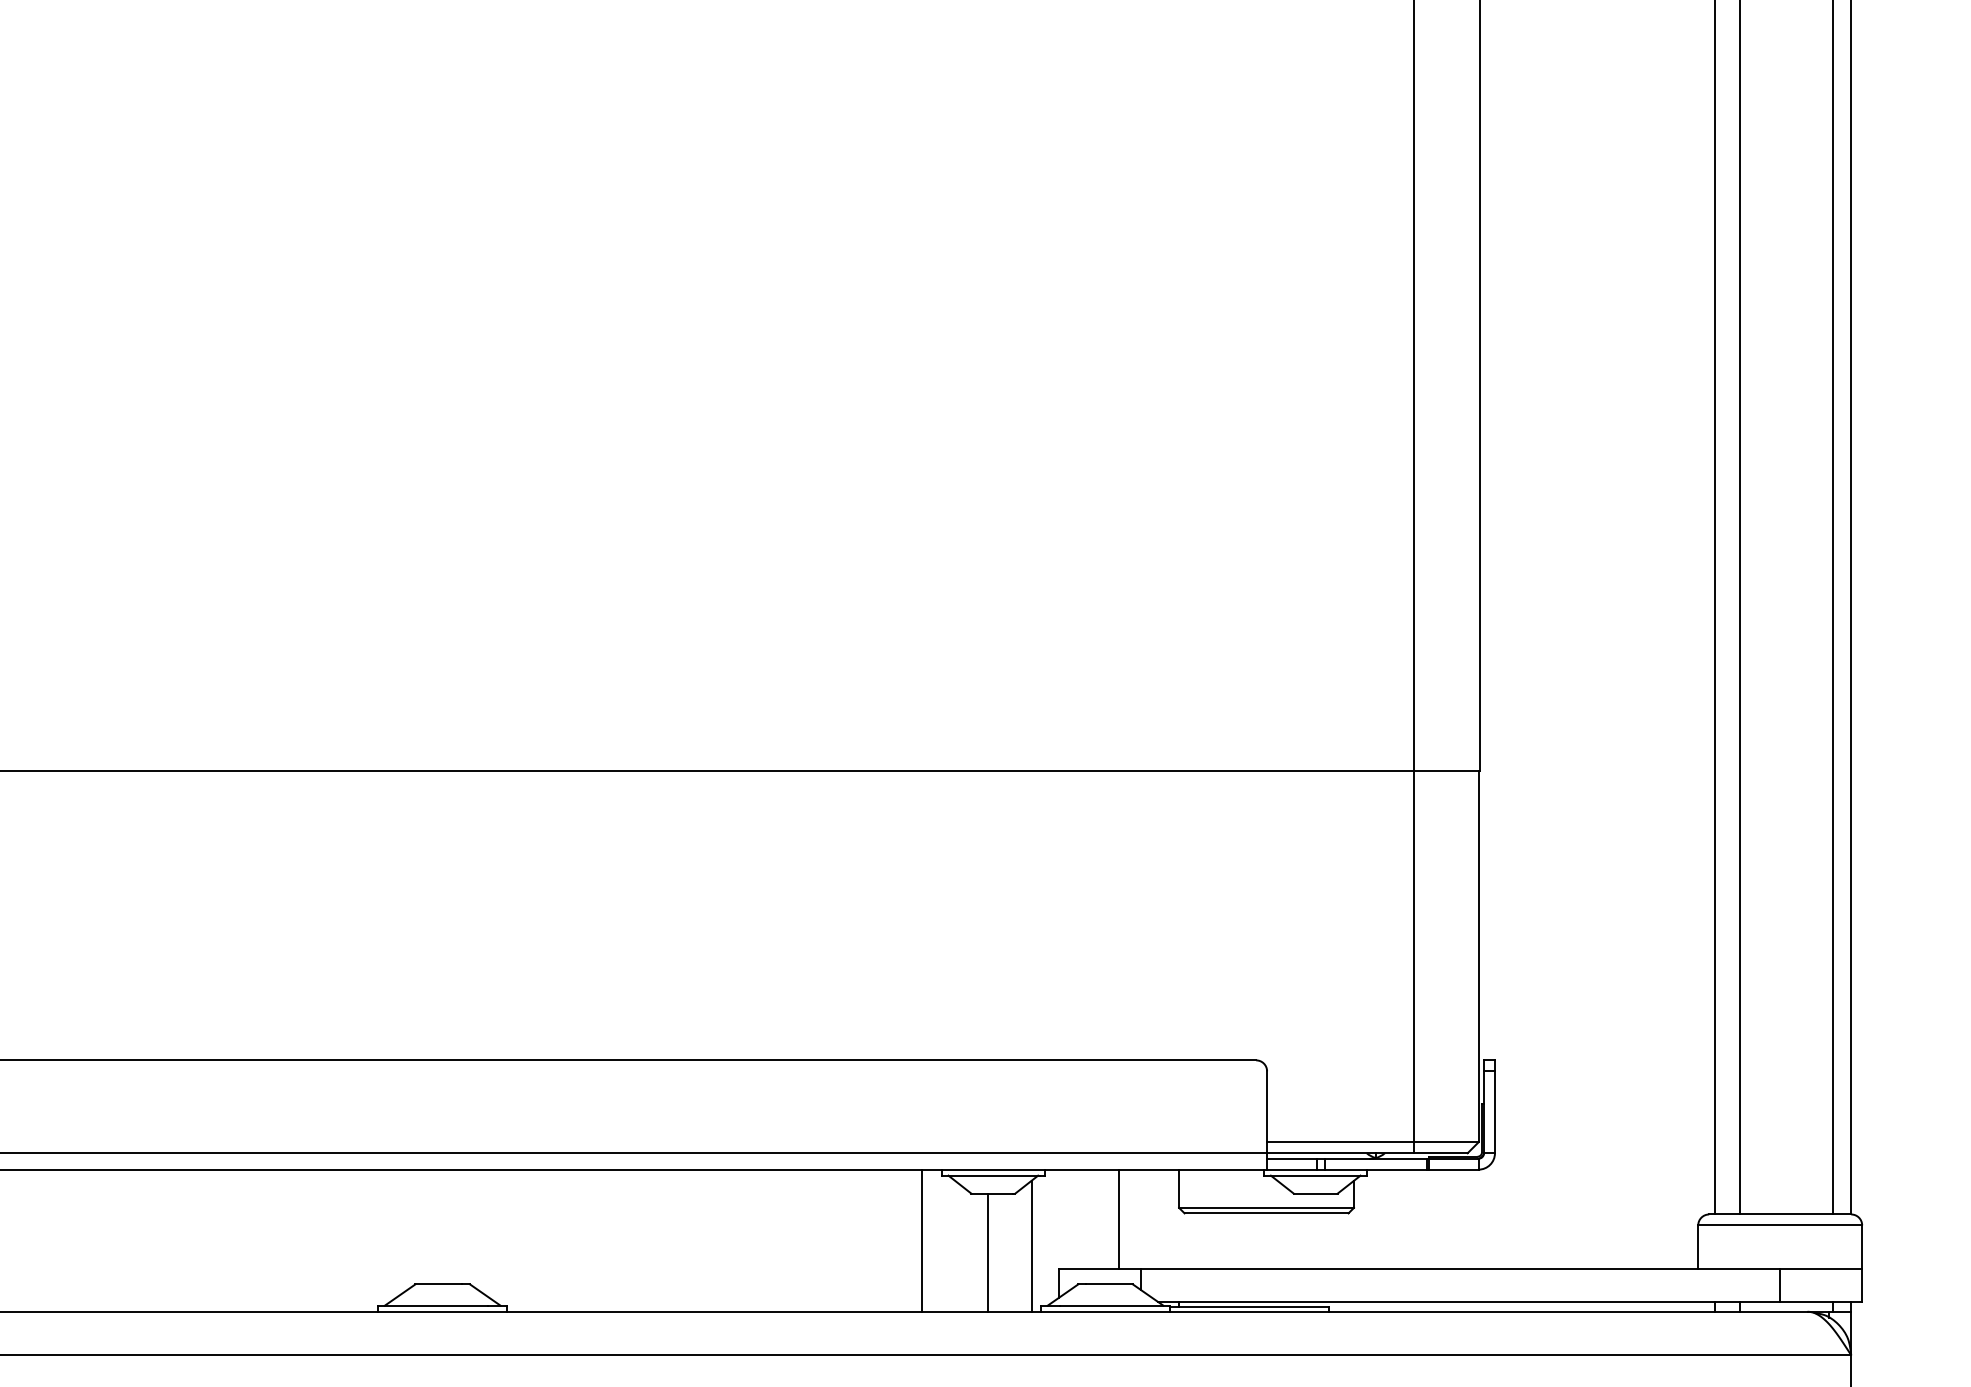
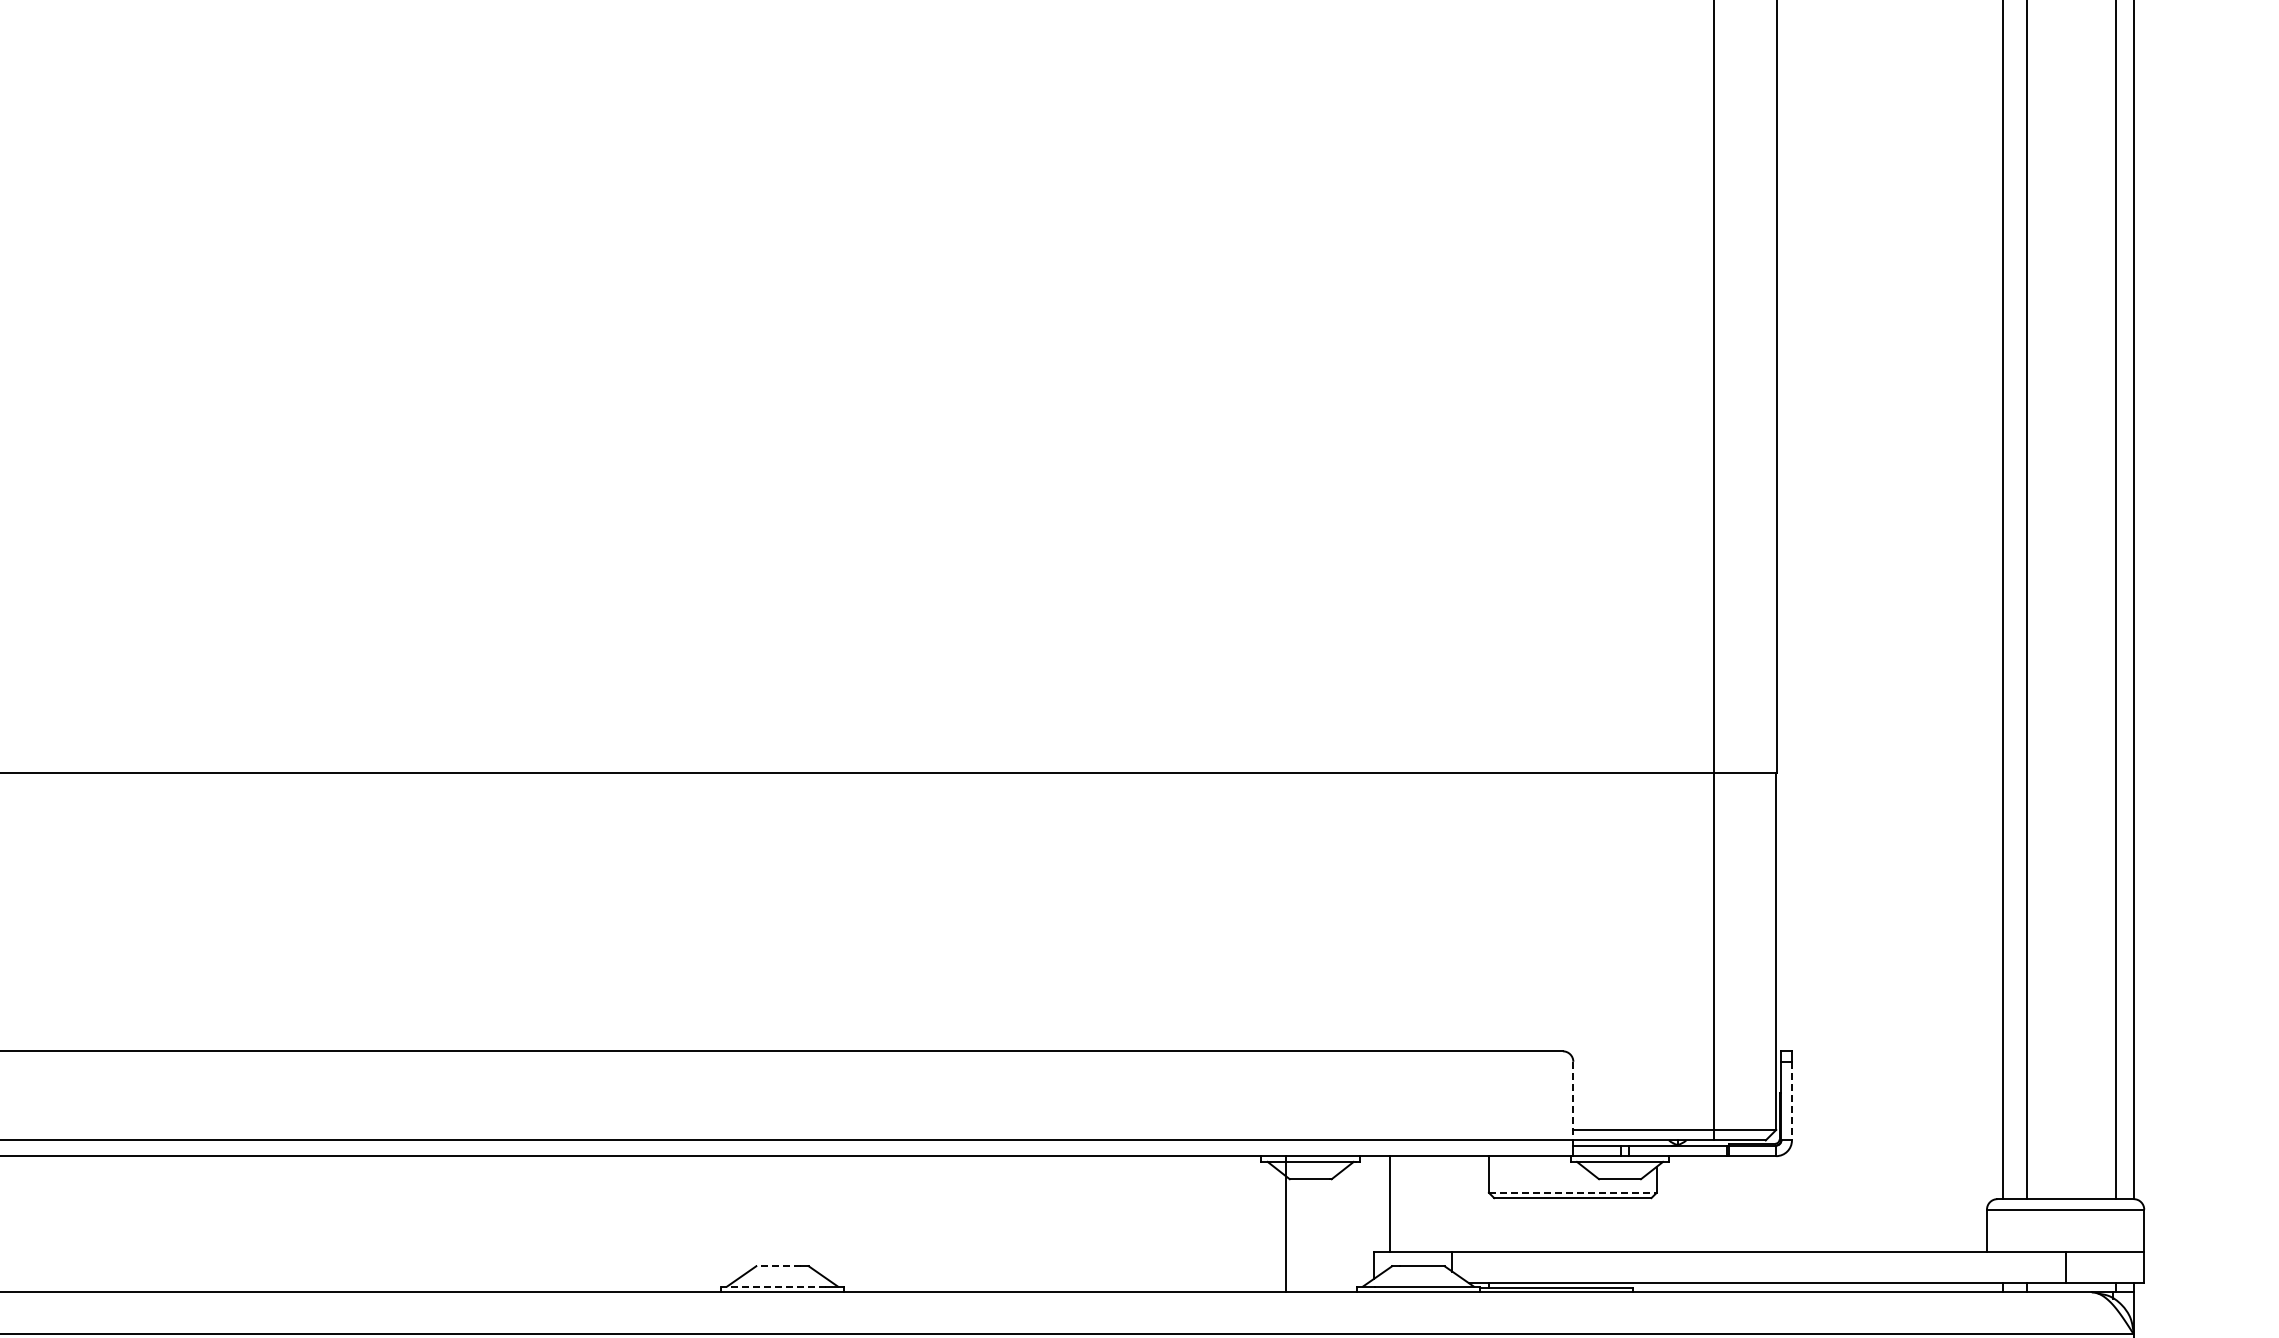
line: (1267, 1112) -> (1573, 1101), solid -> dashed
line: (1494, 1112) -> (1791, 1101), solid -> dashed
line: (1266, 1207) -> (1572, 1192), solid -> dashed
line: (1119, 1219) -> (1390, 1203), moved
line: (922, 1240) -> (1285, 1224), moved
line: (1031, 1246) -> (1347, 1229), removed
line: (987, 1252) -> (1305, 1235), removed
line: (438, 1284) -> (778, 1266), solid -> dashed
line: (433, 1305) -> (773, 1286), solid -> dashed

